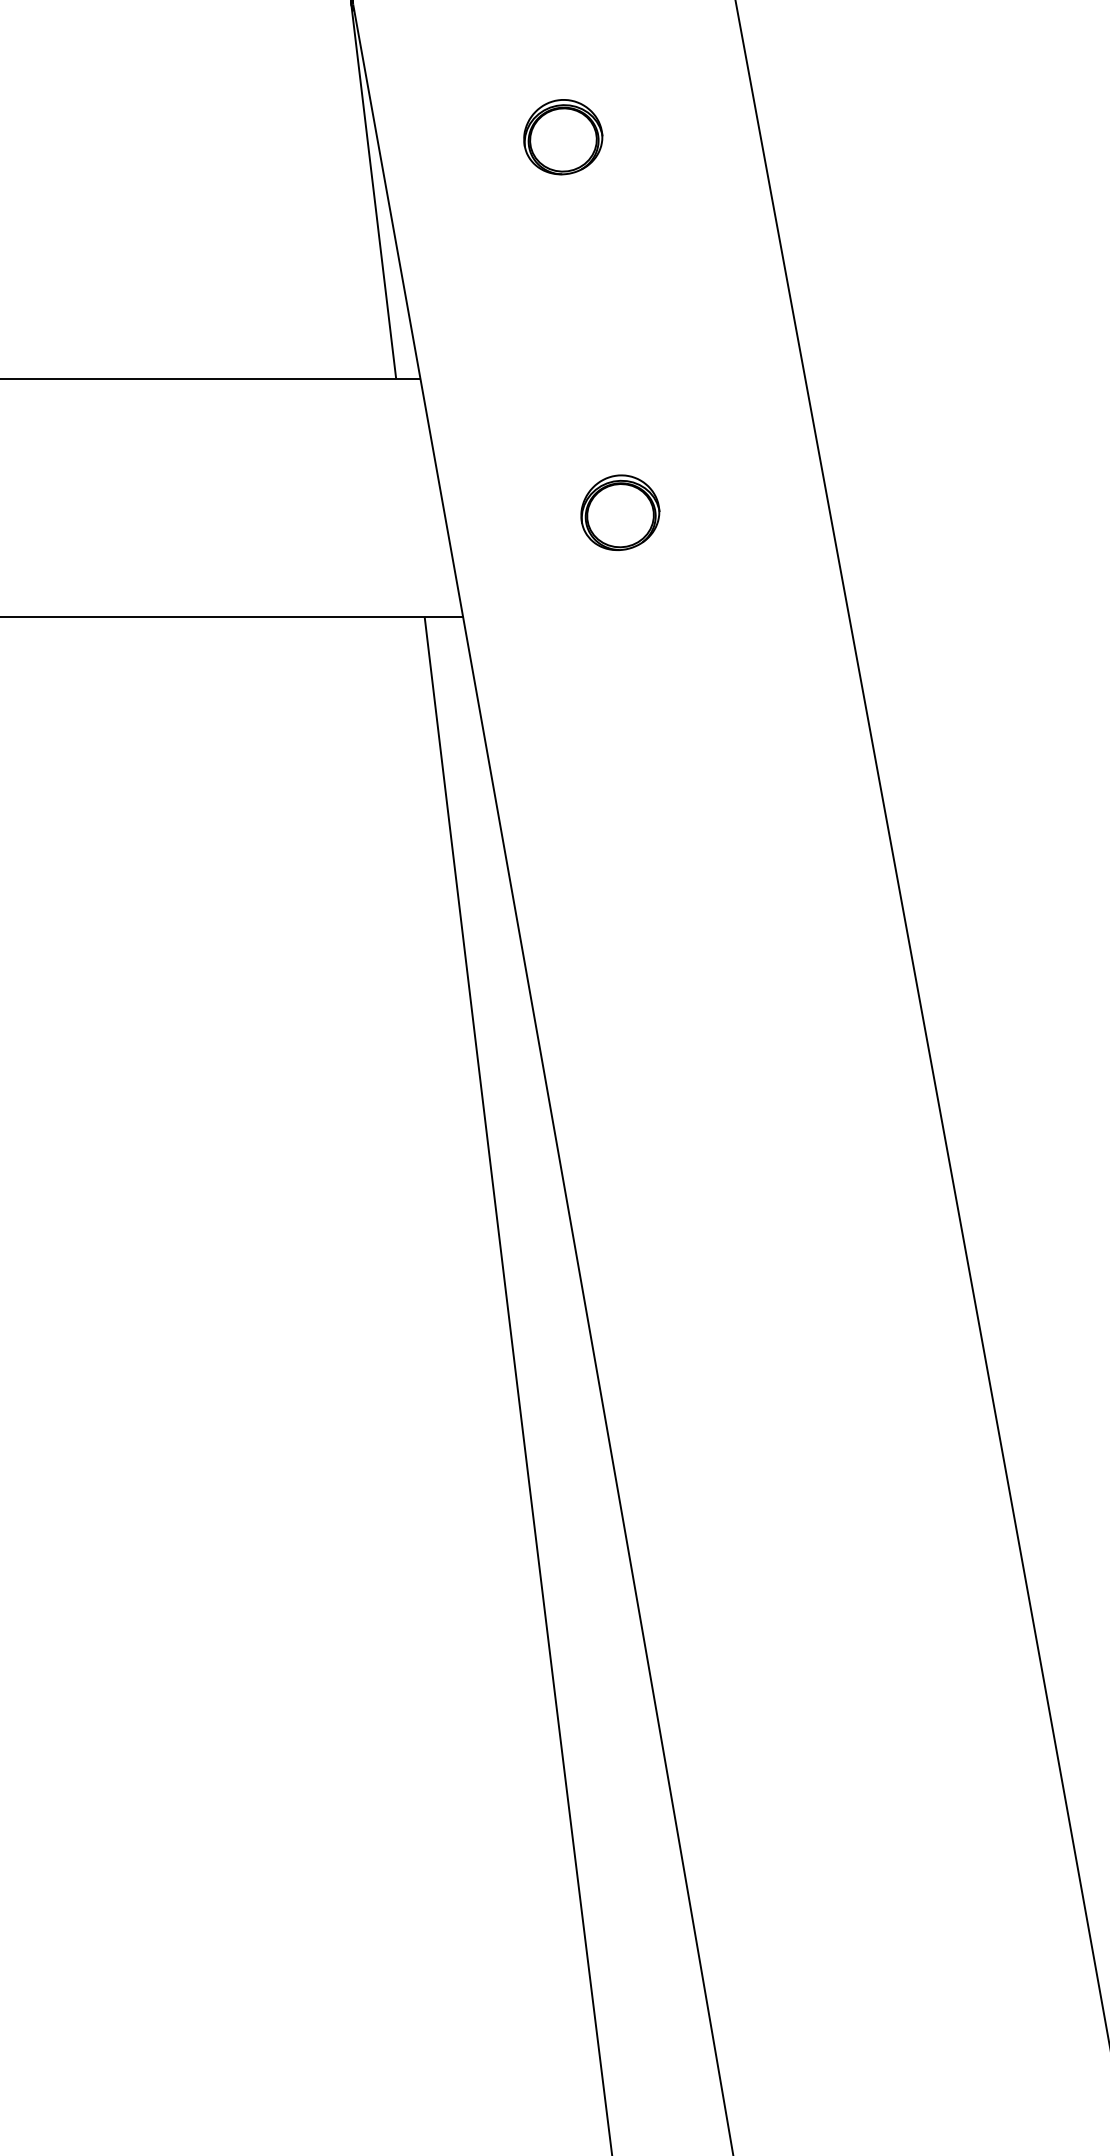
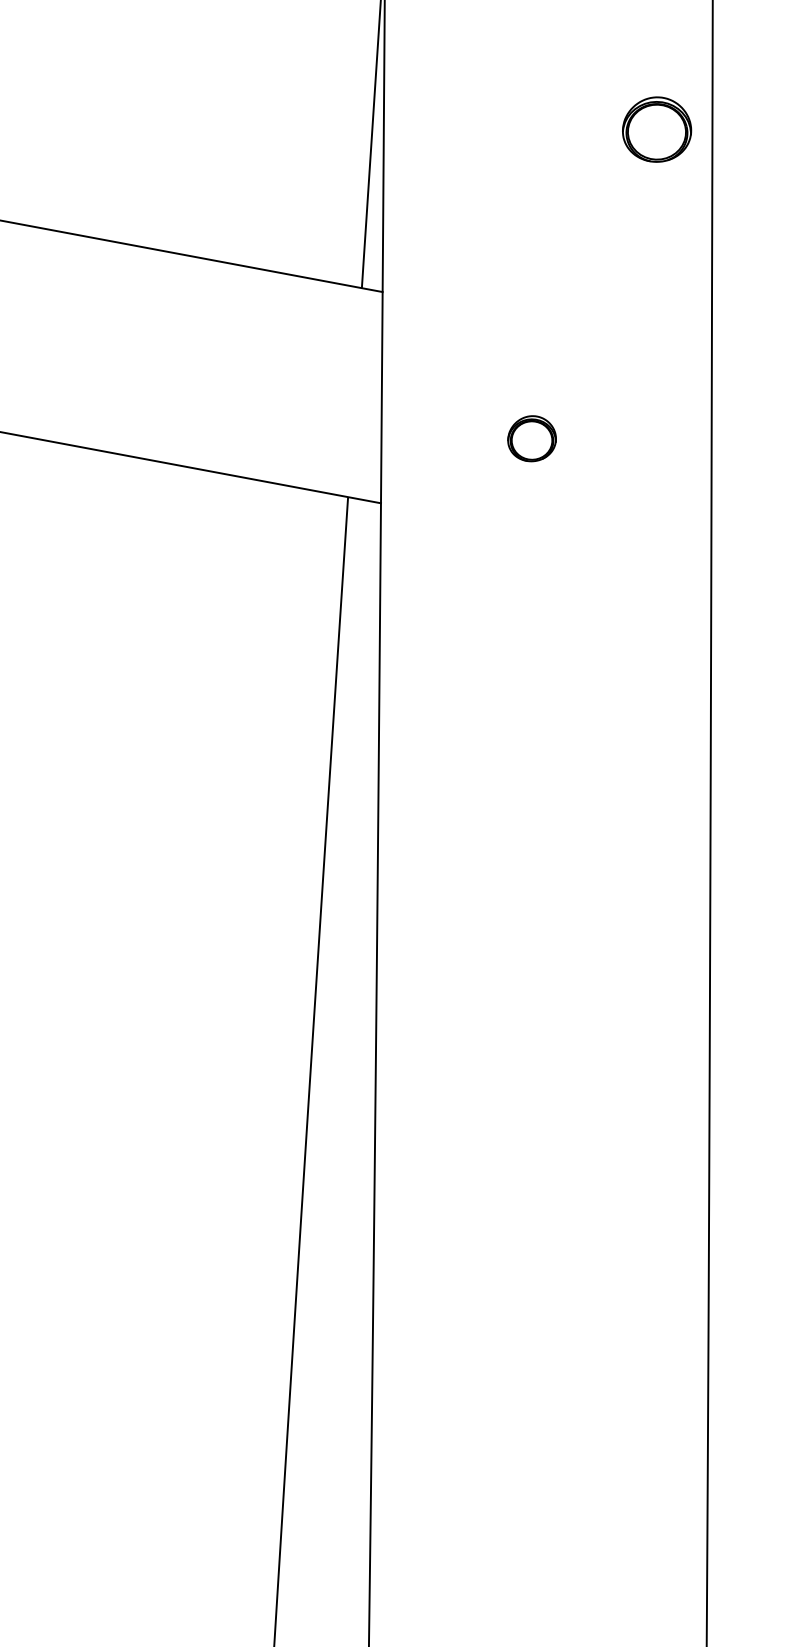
part: (563, 137) -> (657, 130), moved
part: (620, 512) -> (532, 438), size x0.7

